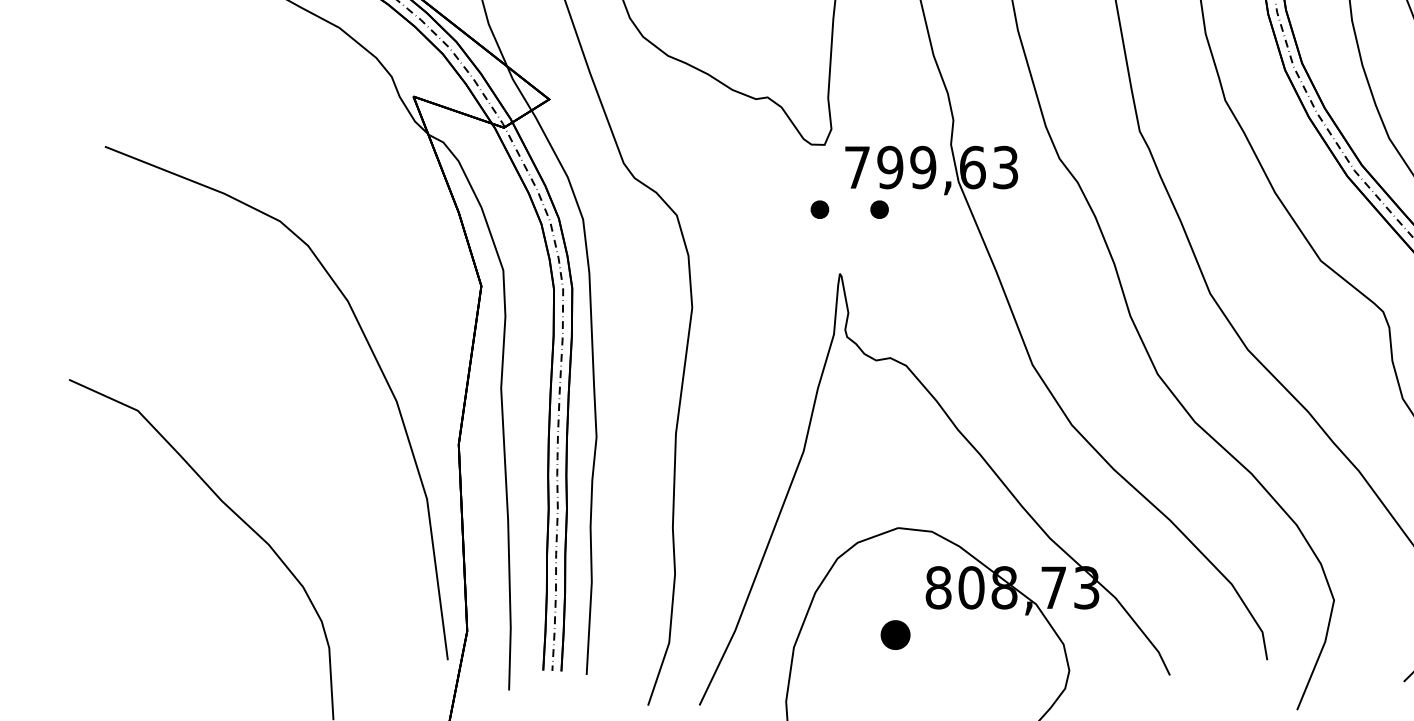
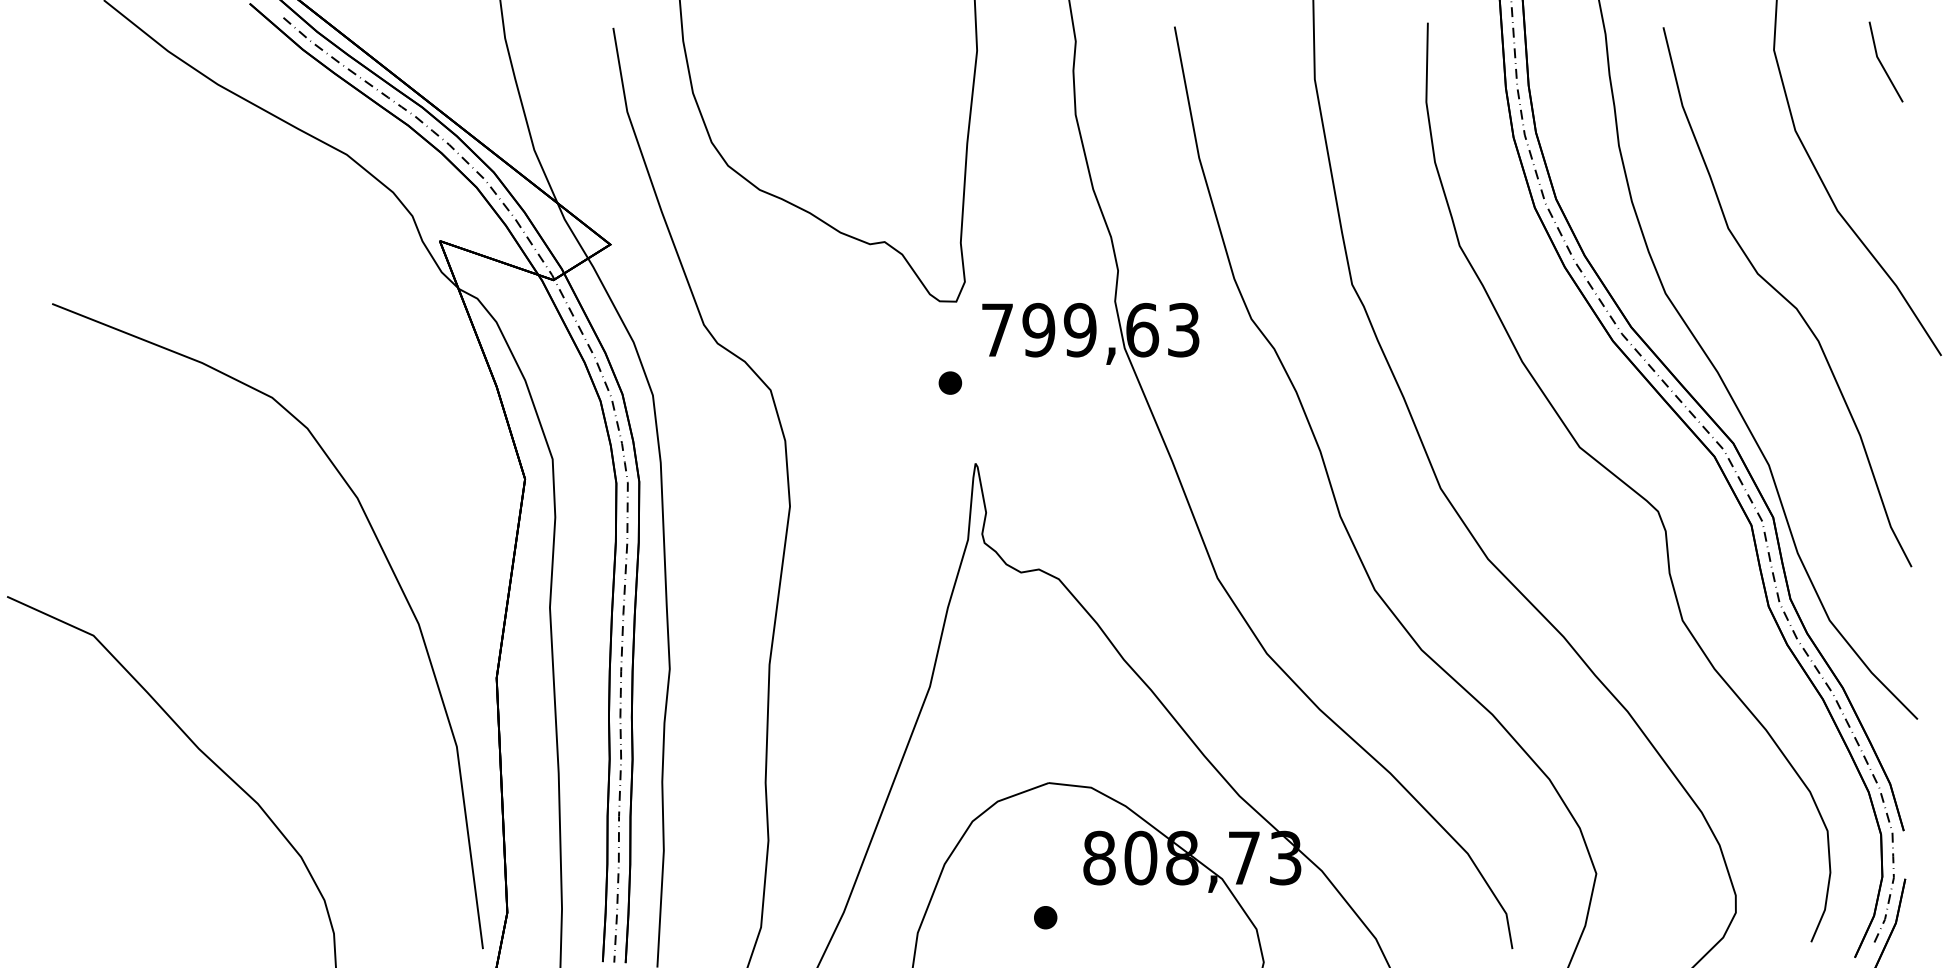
part: (879, 209) -> (1025, 382), removed
part: (895, 635) -> (1045, 917), size x0.62

